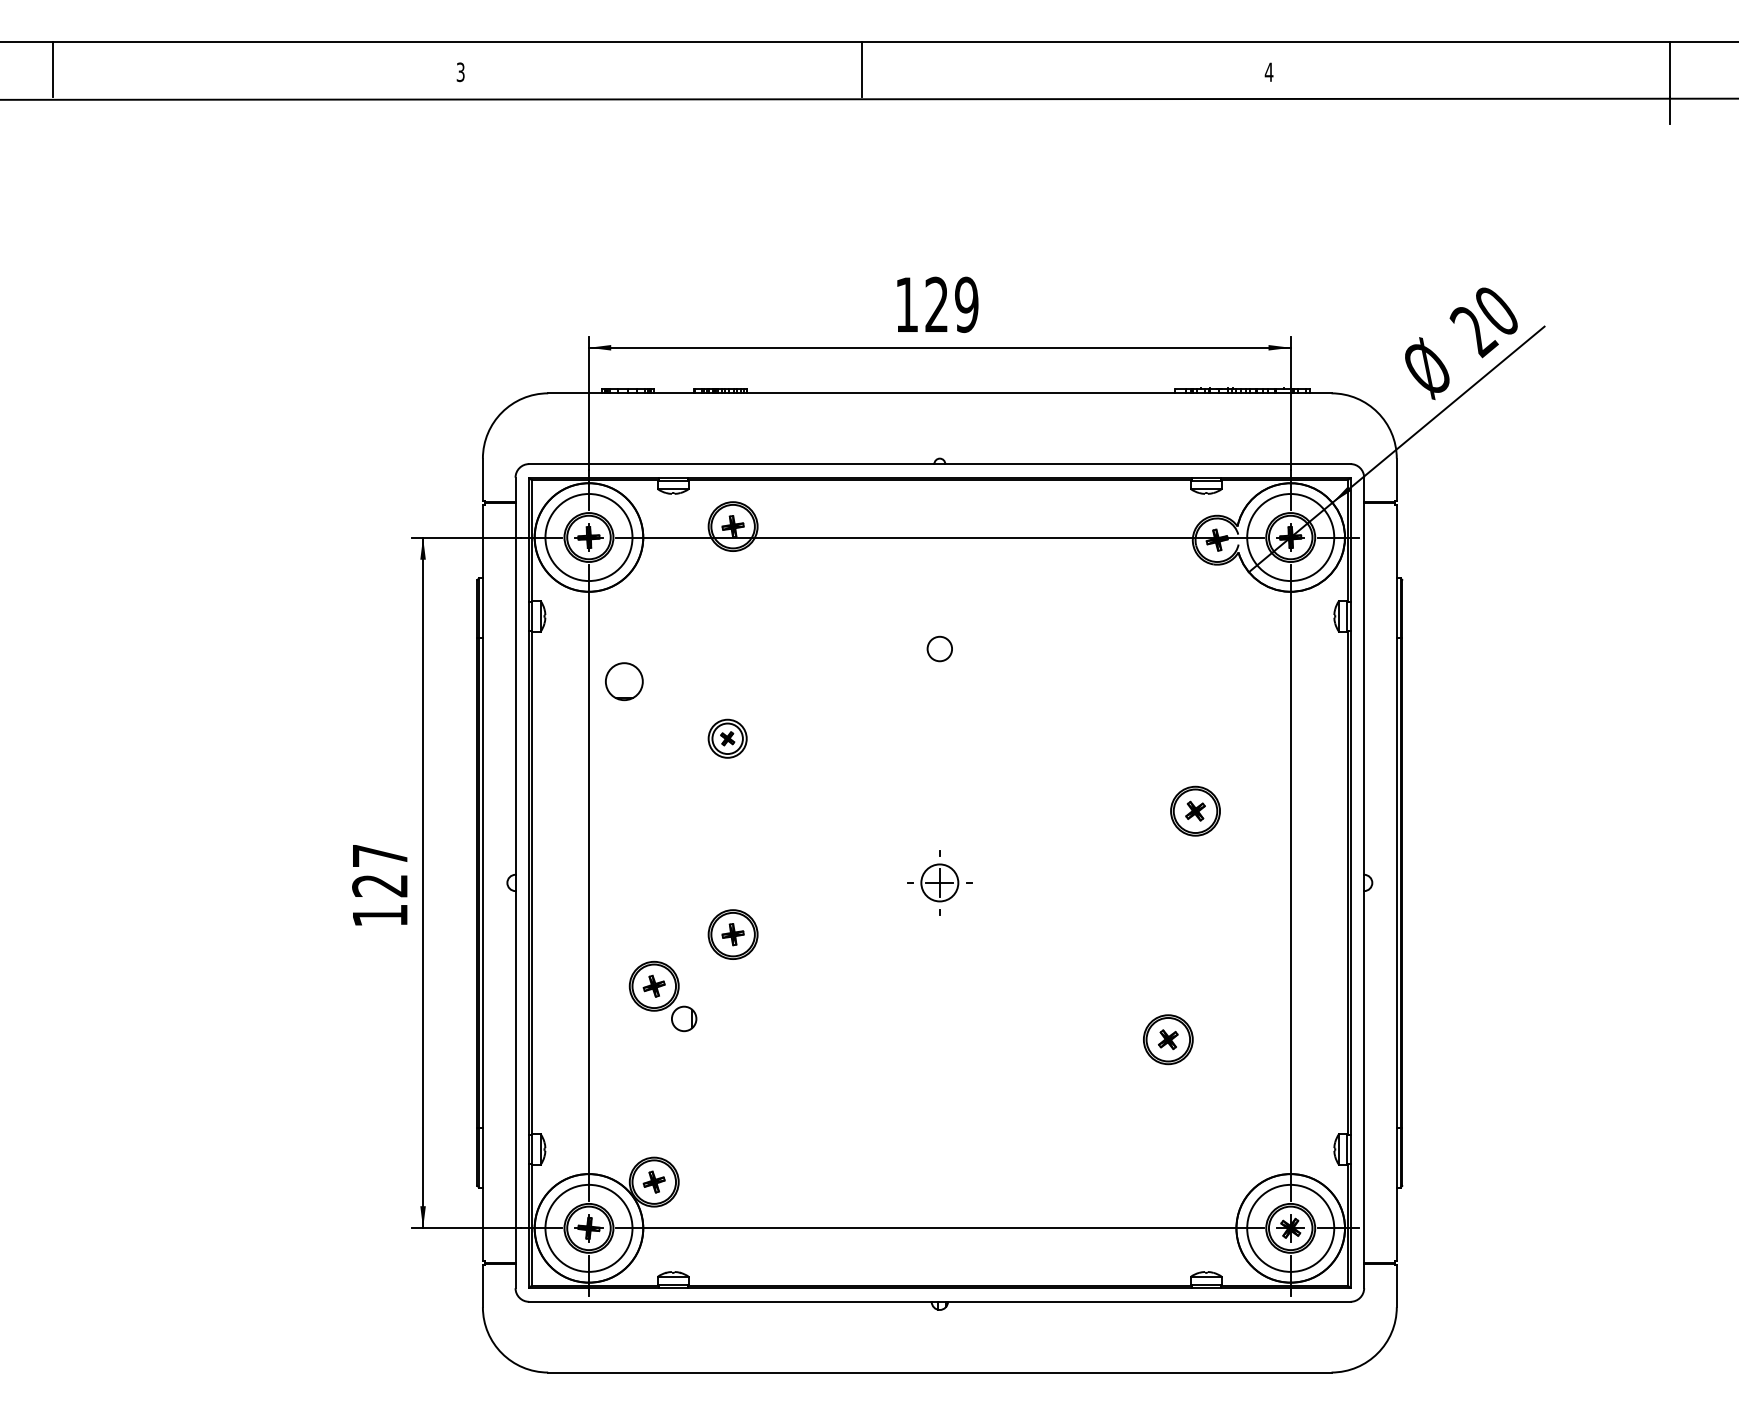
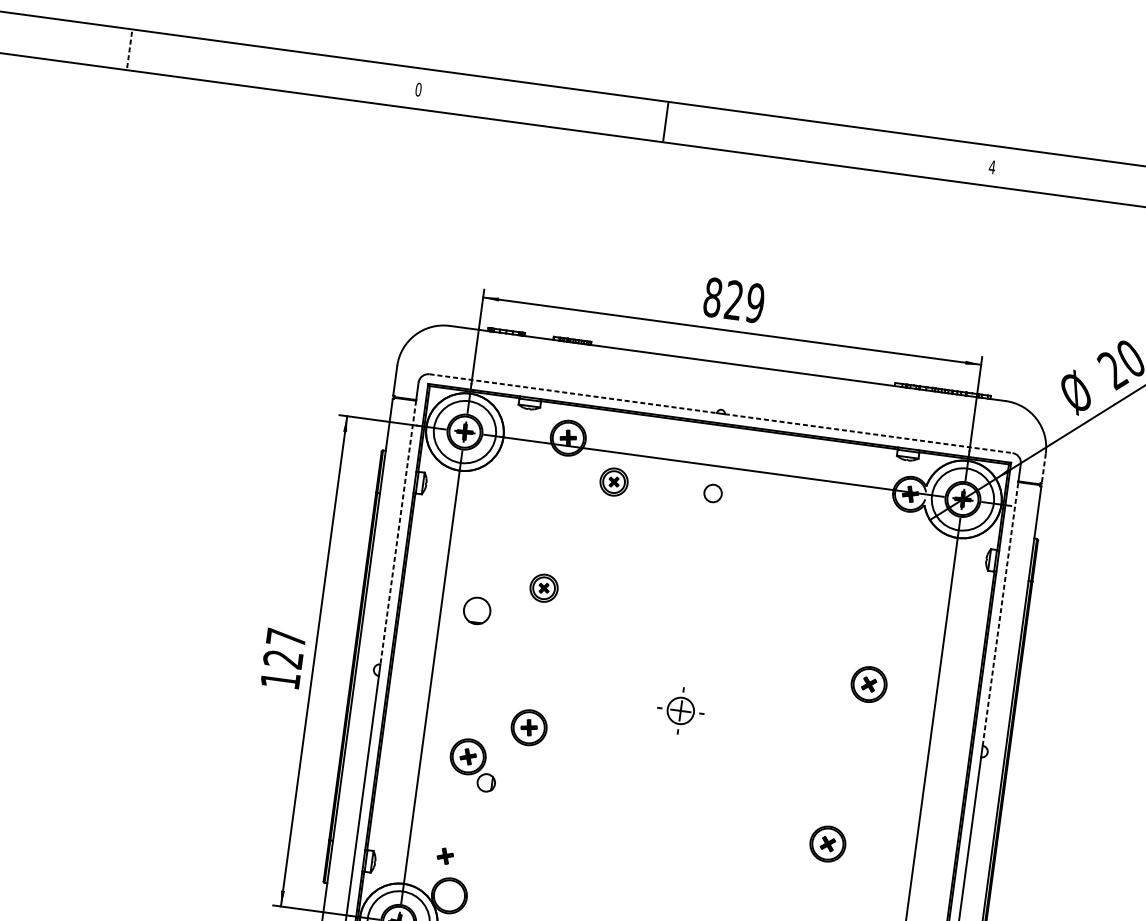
line: (53, 69) -> (129, 48), solid -> dashed
line: (861, 69) -> (665, 121), moved
text: (460, 72) -> (418, 89), 3 -> 0
text: (906, 304) -> (712, 297), 129 -> 829
line: (731, 464) -> (573, 393), solid -> dashed
line: (1147, 464) -> (868, 433), solid -> dashed
line: (1396, 479) -> (1043, 468), solid -> dashed
part: (804, 578) -> (613, 481), added
circle: (939, 648) -> (712, 493), moved
part: (624, 681) -> (477, 610), moved
line: (515, 689) -> (398, 532), solid -> dashed
line: (1364, 689) -> (1000, 614), solid -> dashed
part: (653, 1181) -> (444, 855), moved

